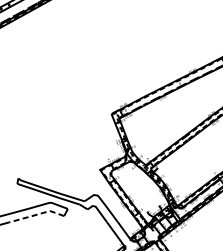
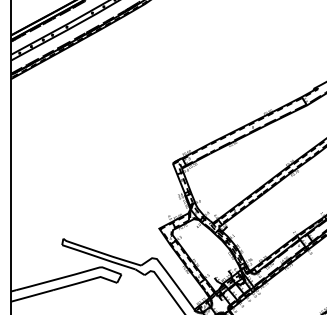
line: (36, 214) -> (84, 281), dashed -> solid

